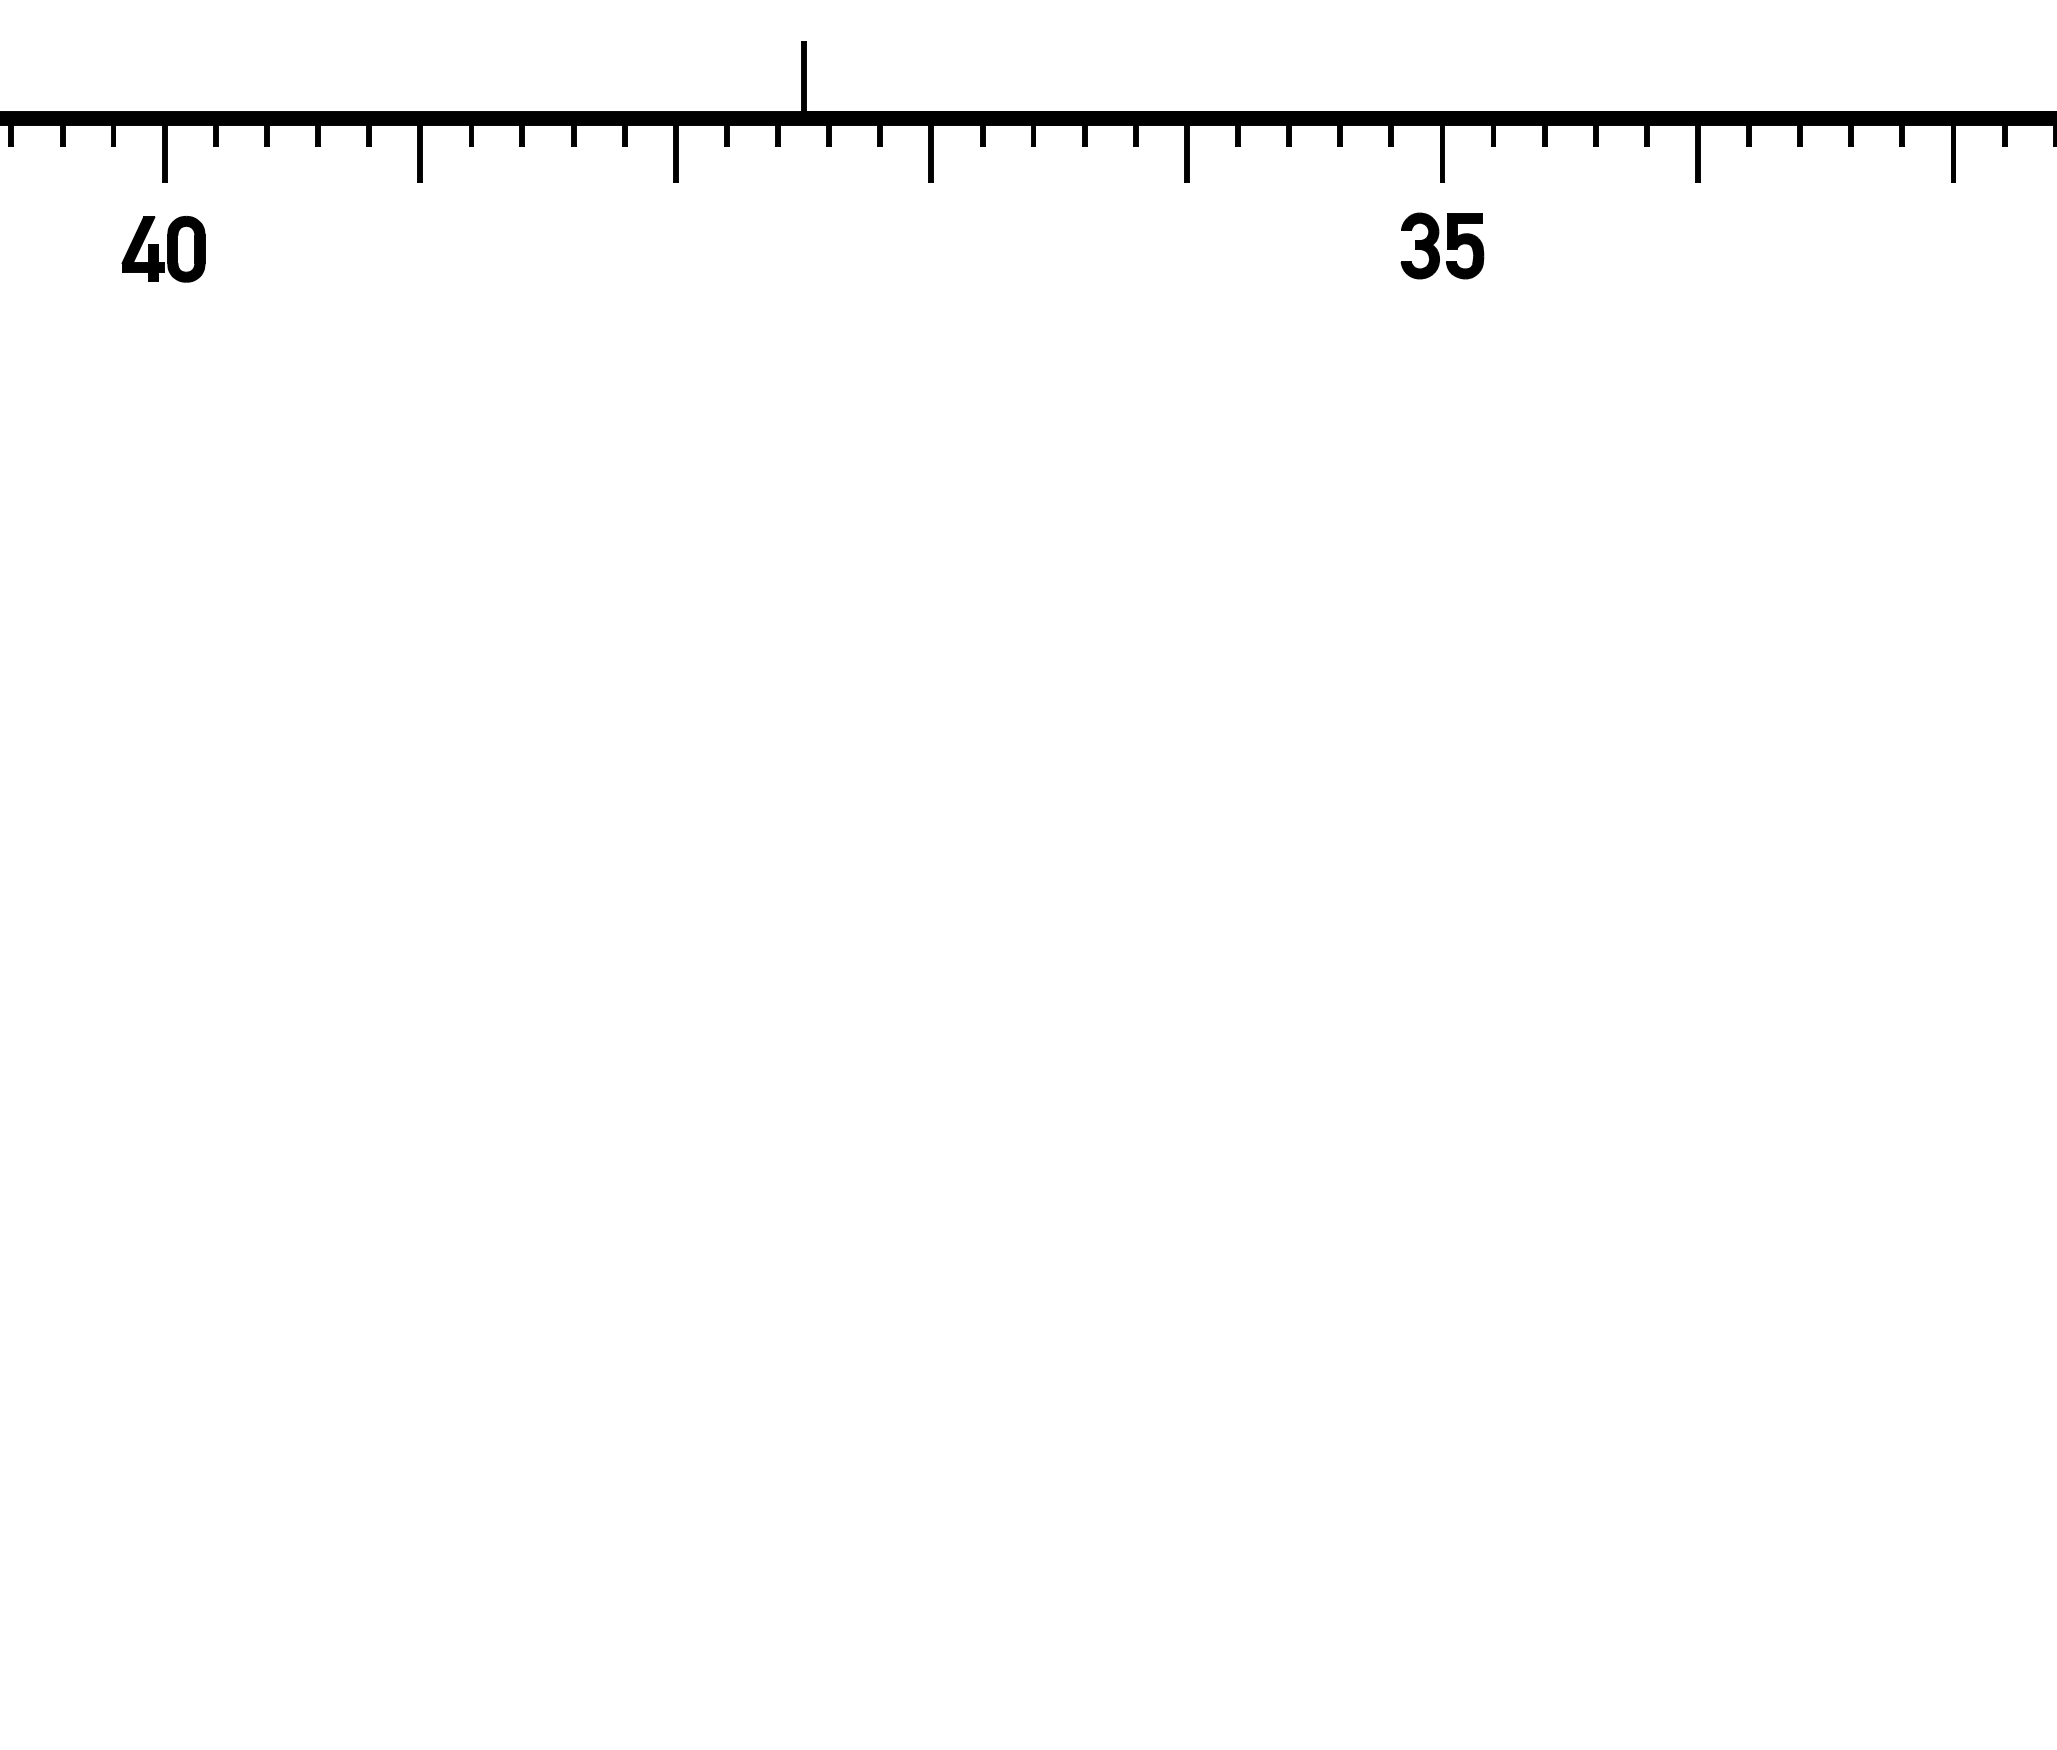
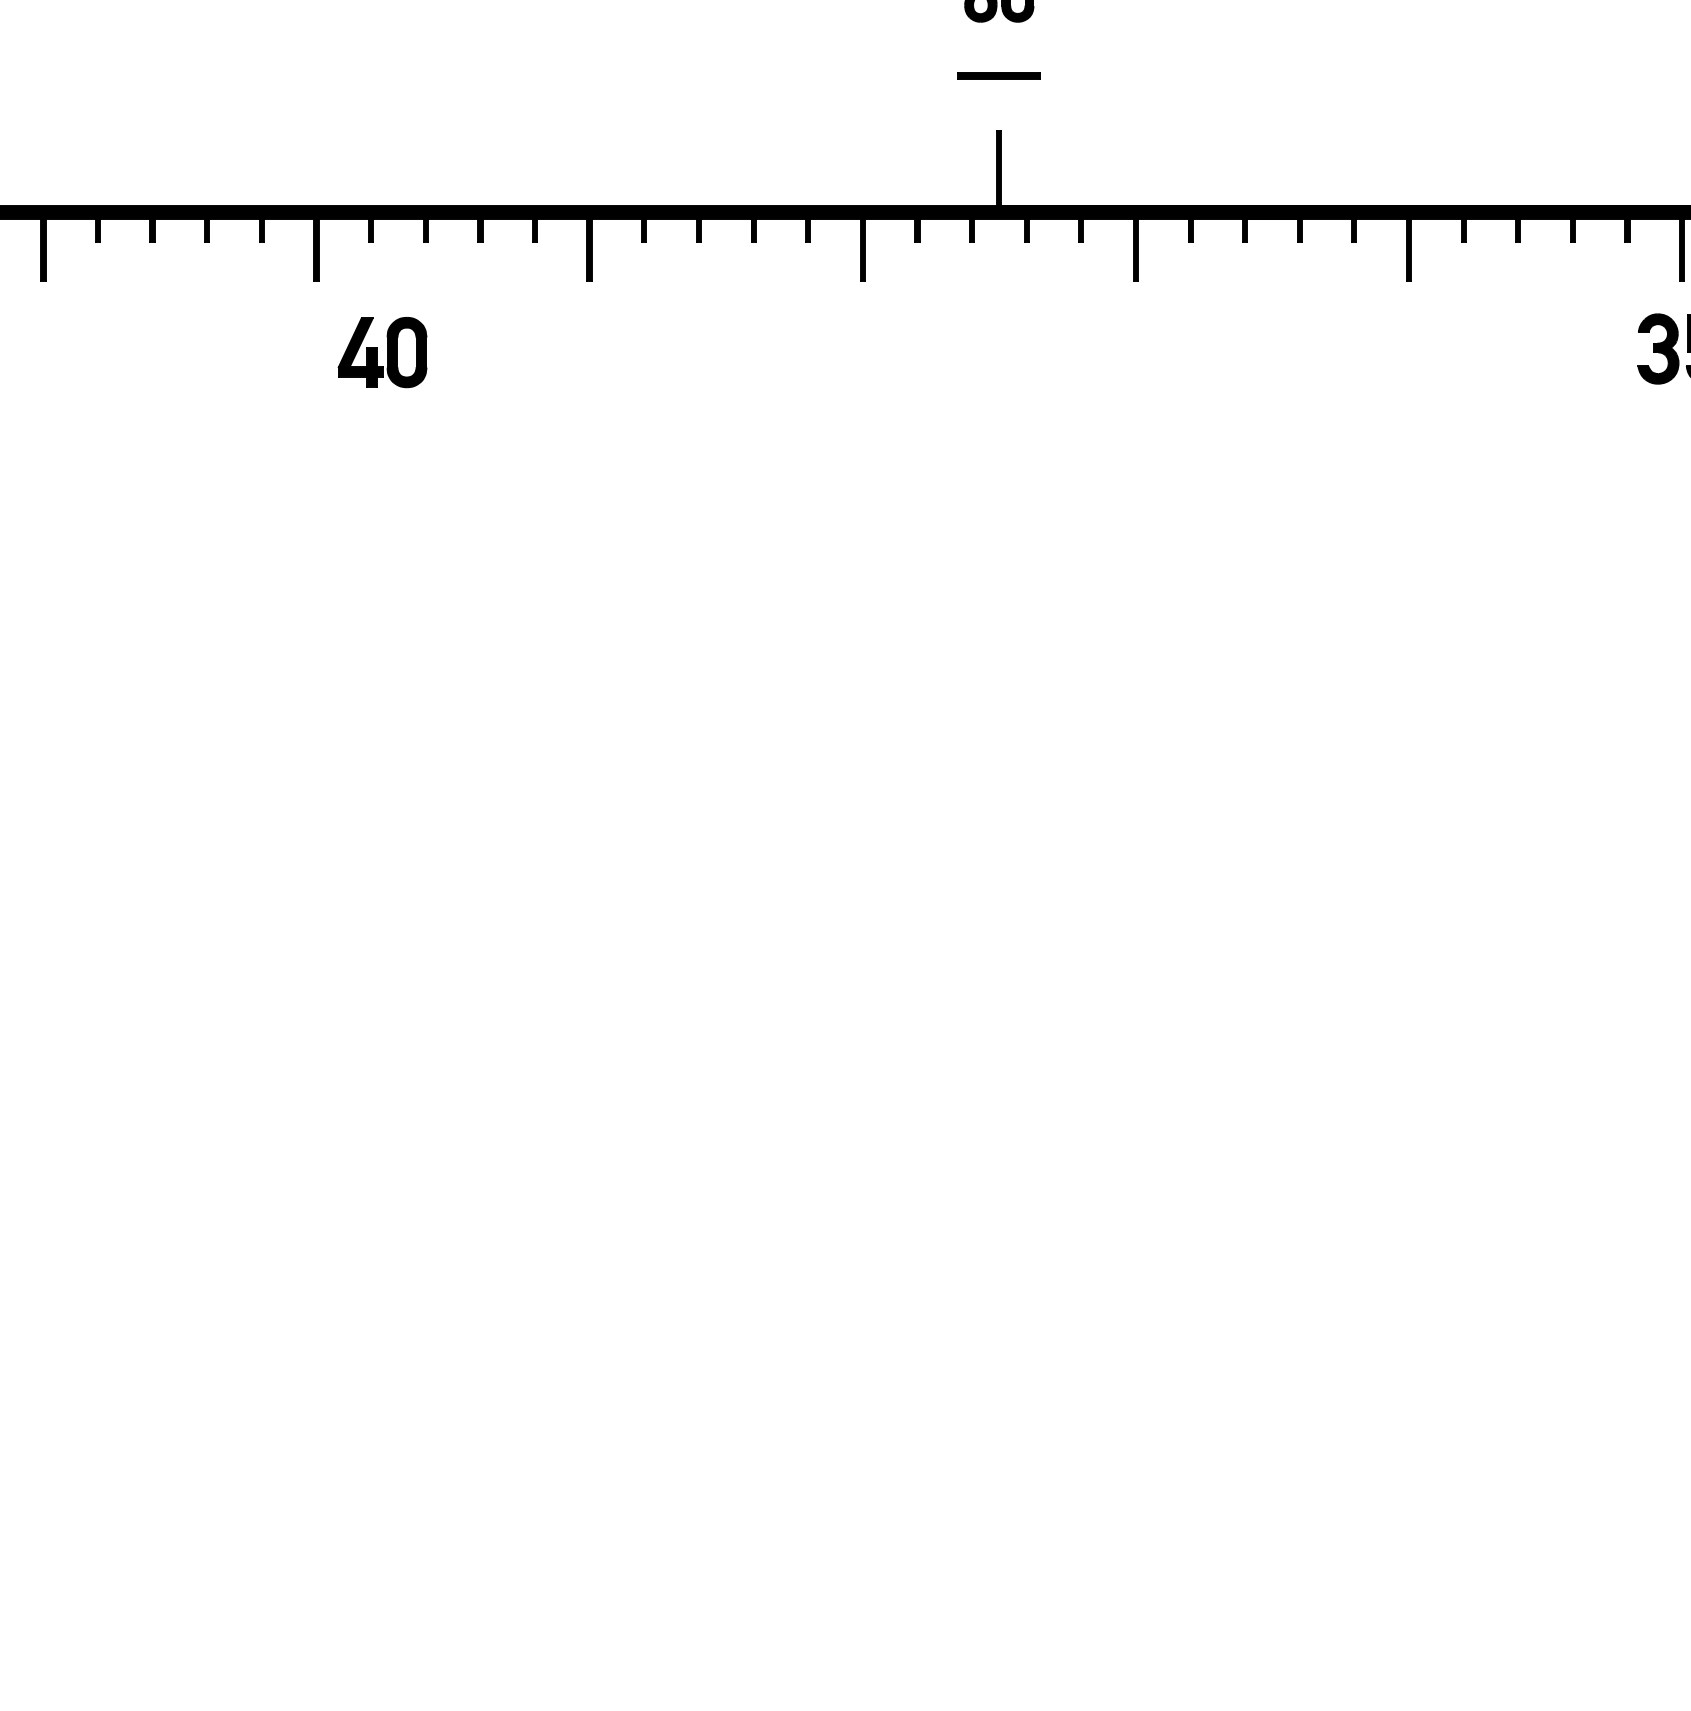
part: (163, 249) -> (382, 352), moved

